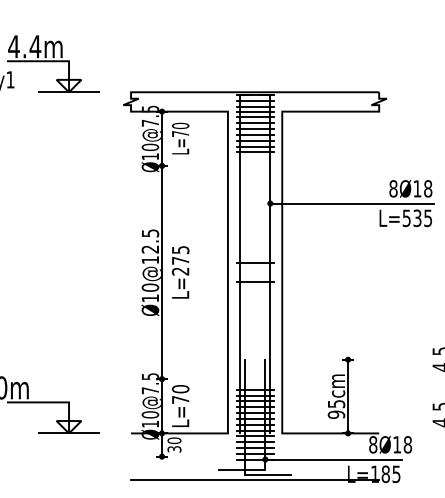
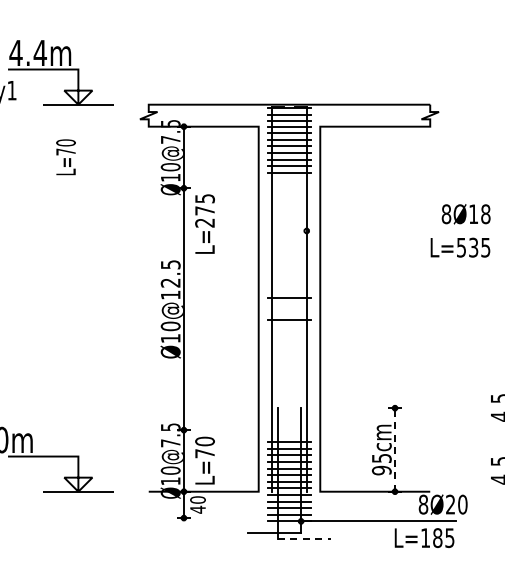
text: (180, 138) -> (65, 157), moved
line: (351, 203) -> (398, 230), removed
text: (180, 271) -> (204, 223), moved
line: (348, 396) -> (395, 449), solid -> dashed
text: (402, 444) -> (456, 504), 8Ø18 -> 8Ø20
text: (174, 449) -> (197, 509), 30 -> 40
line: (268, 474) -> (304, 538), solid -> dashed
line: (255, 479) -> (289, 544), removed

